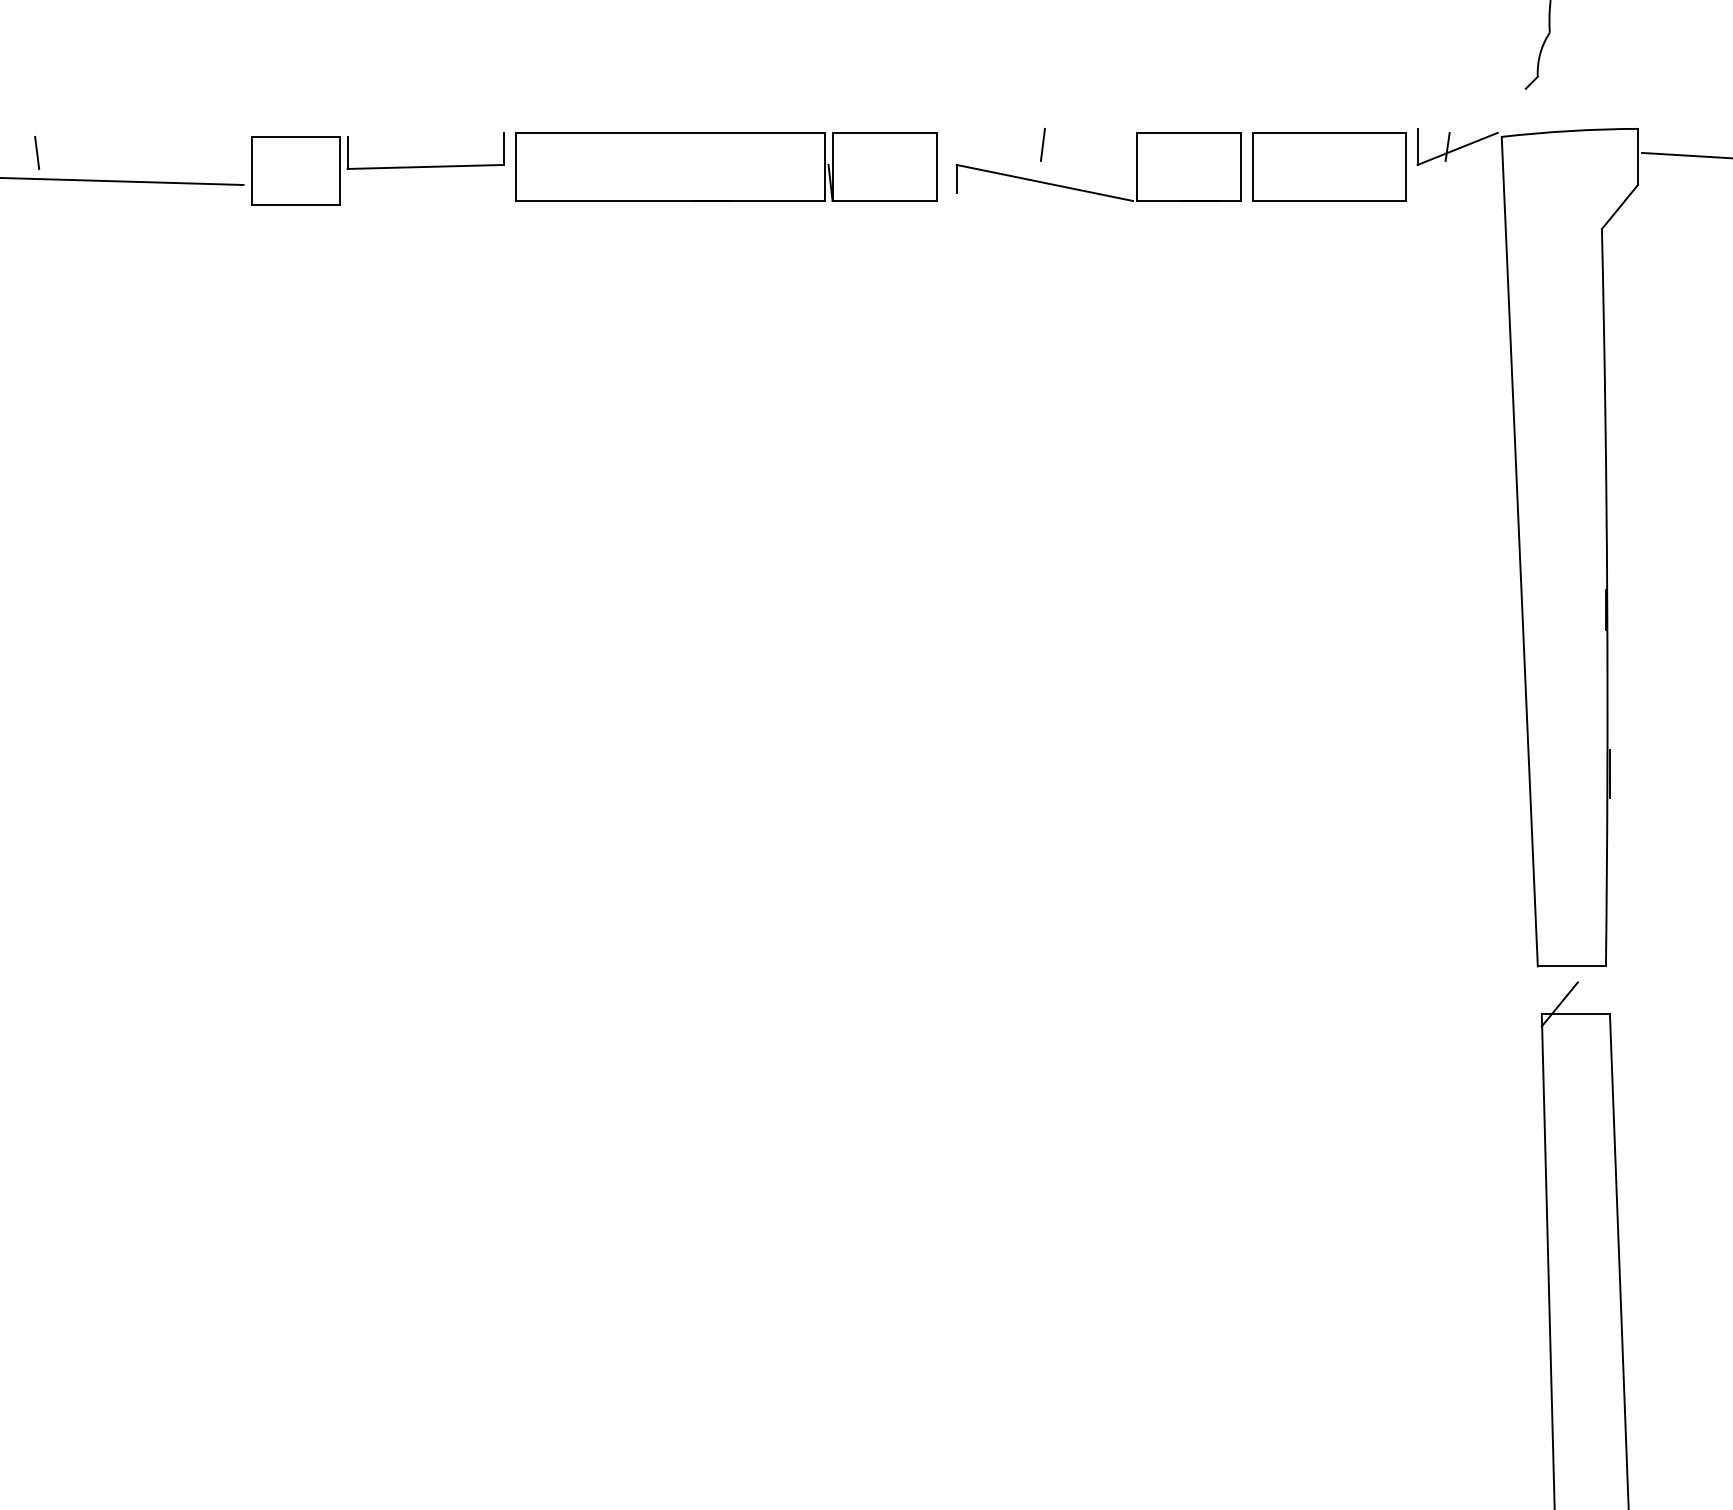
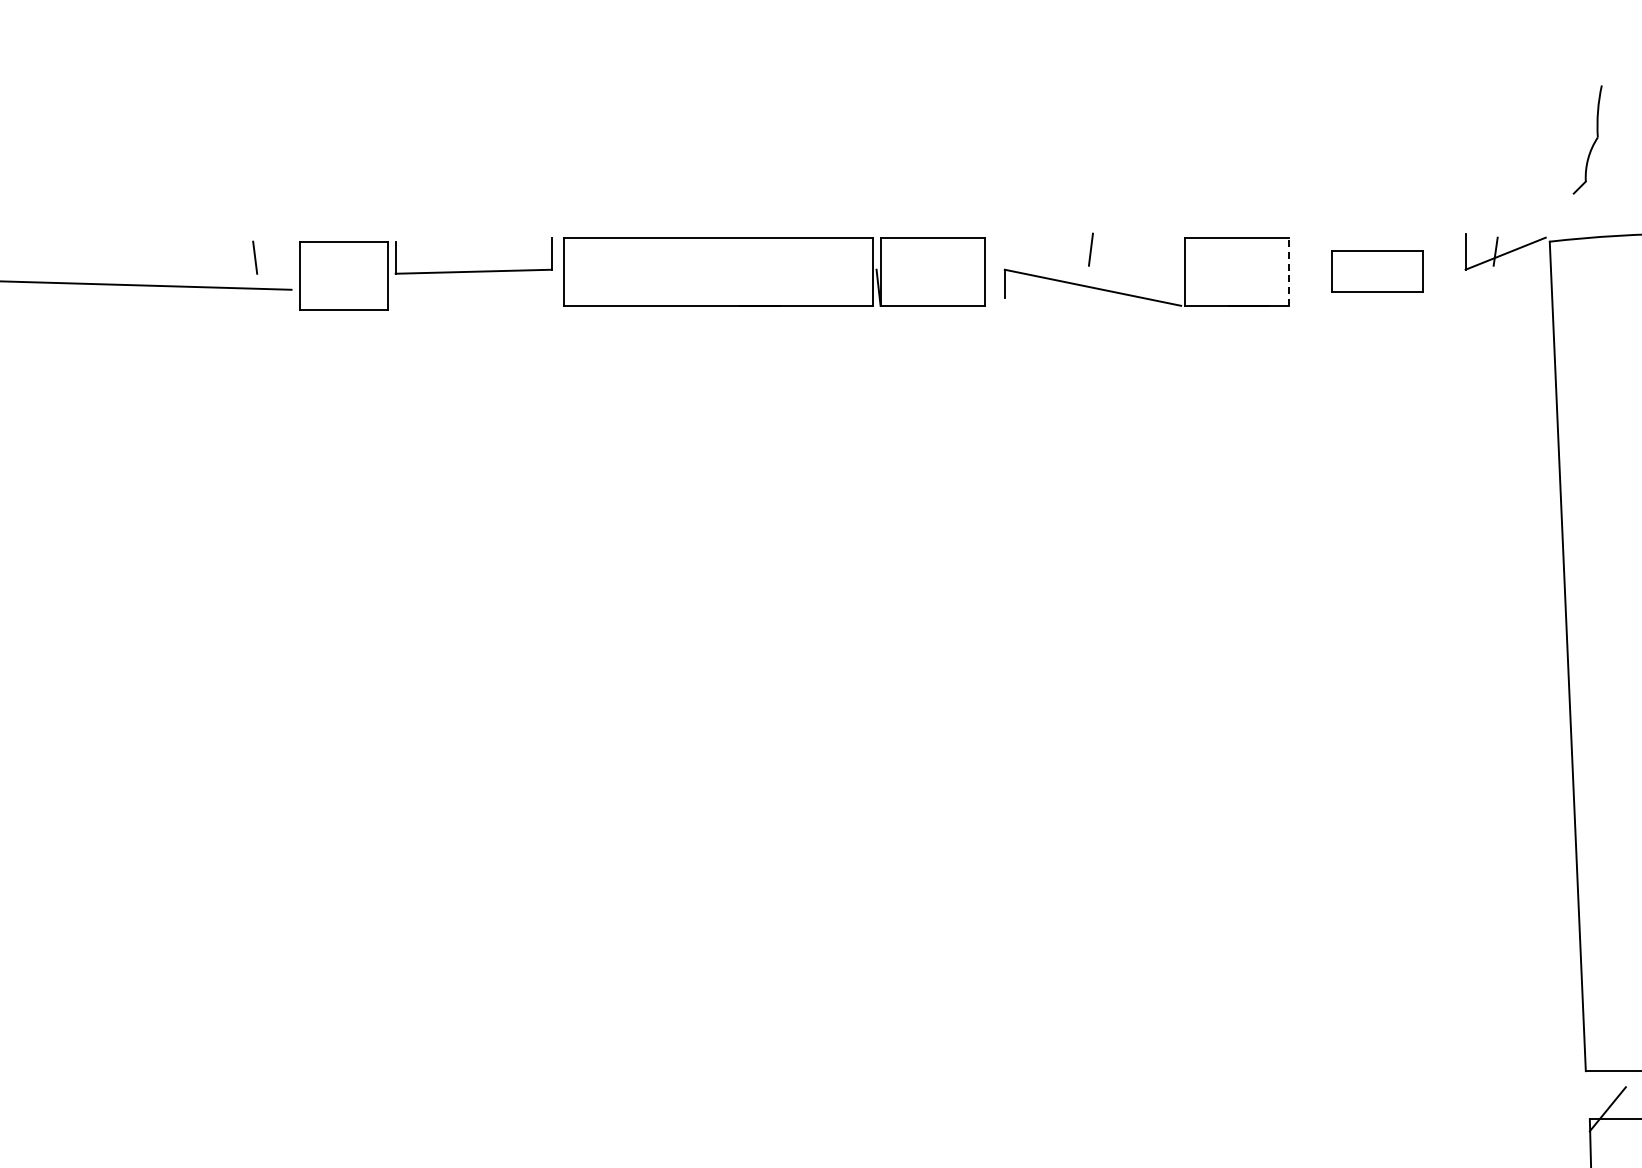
line: (37, 152) -> (255, 257), moved
line: (1241, 166) -> (1289, 271), solid -> dashed
part: (1329, 166) -> (1377, 271), size x0.6

